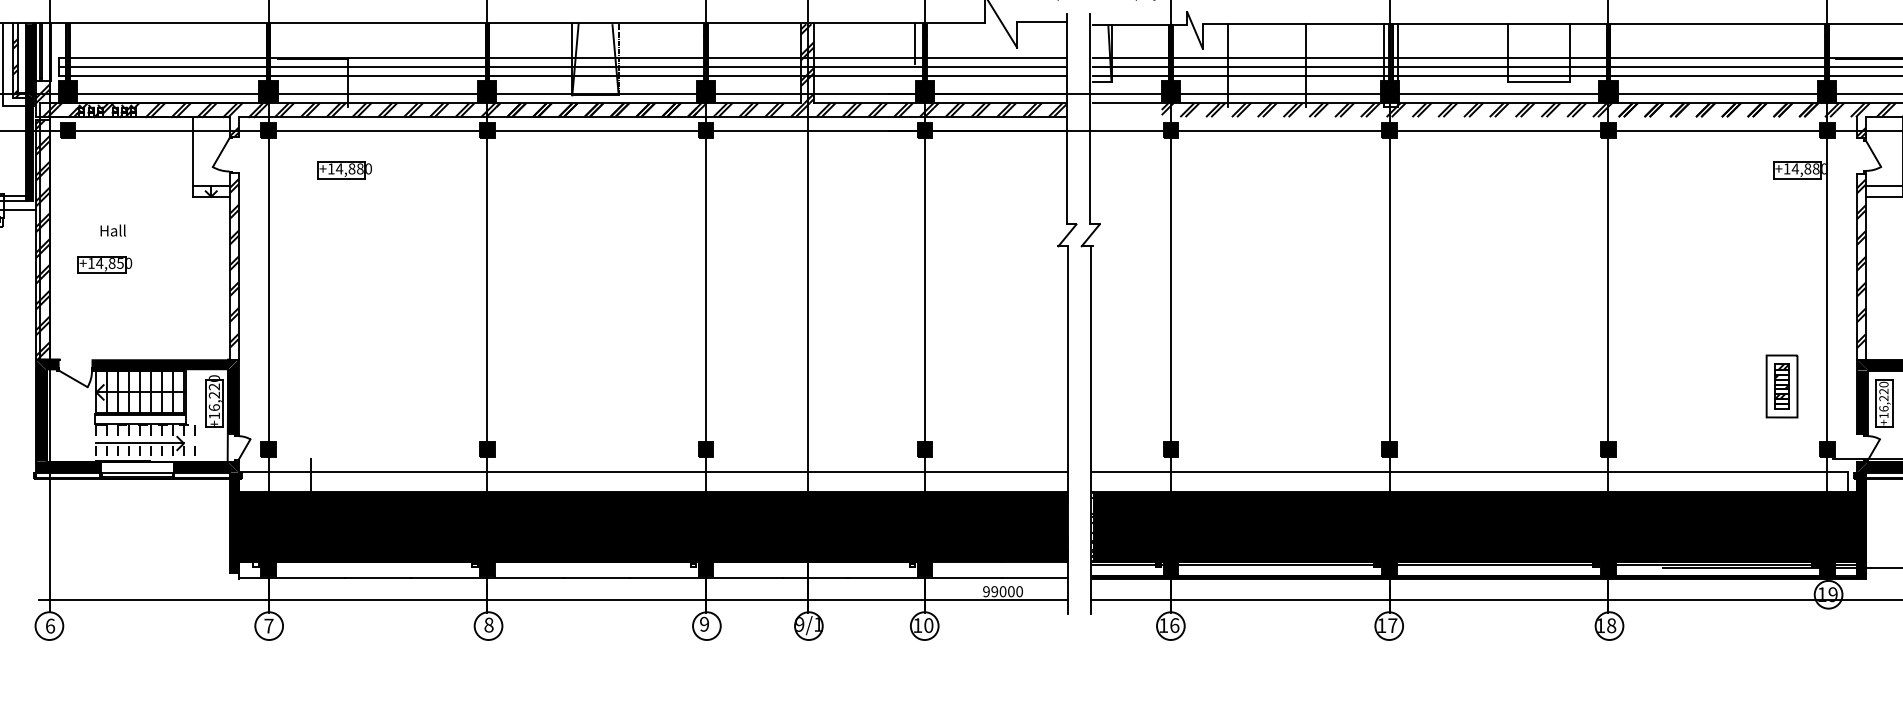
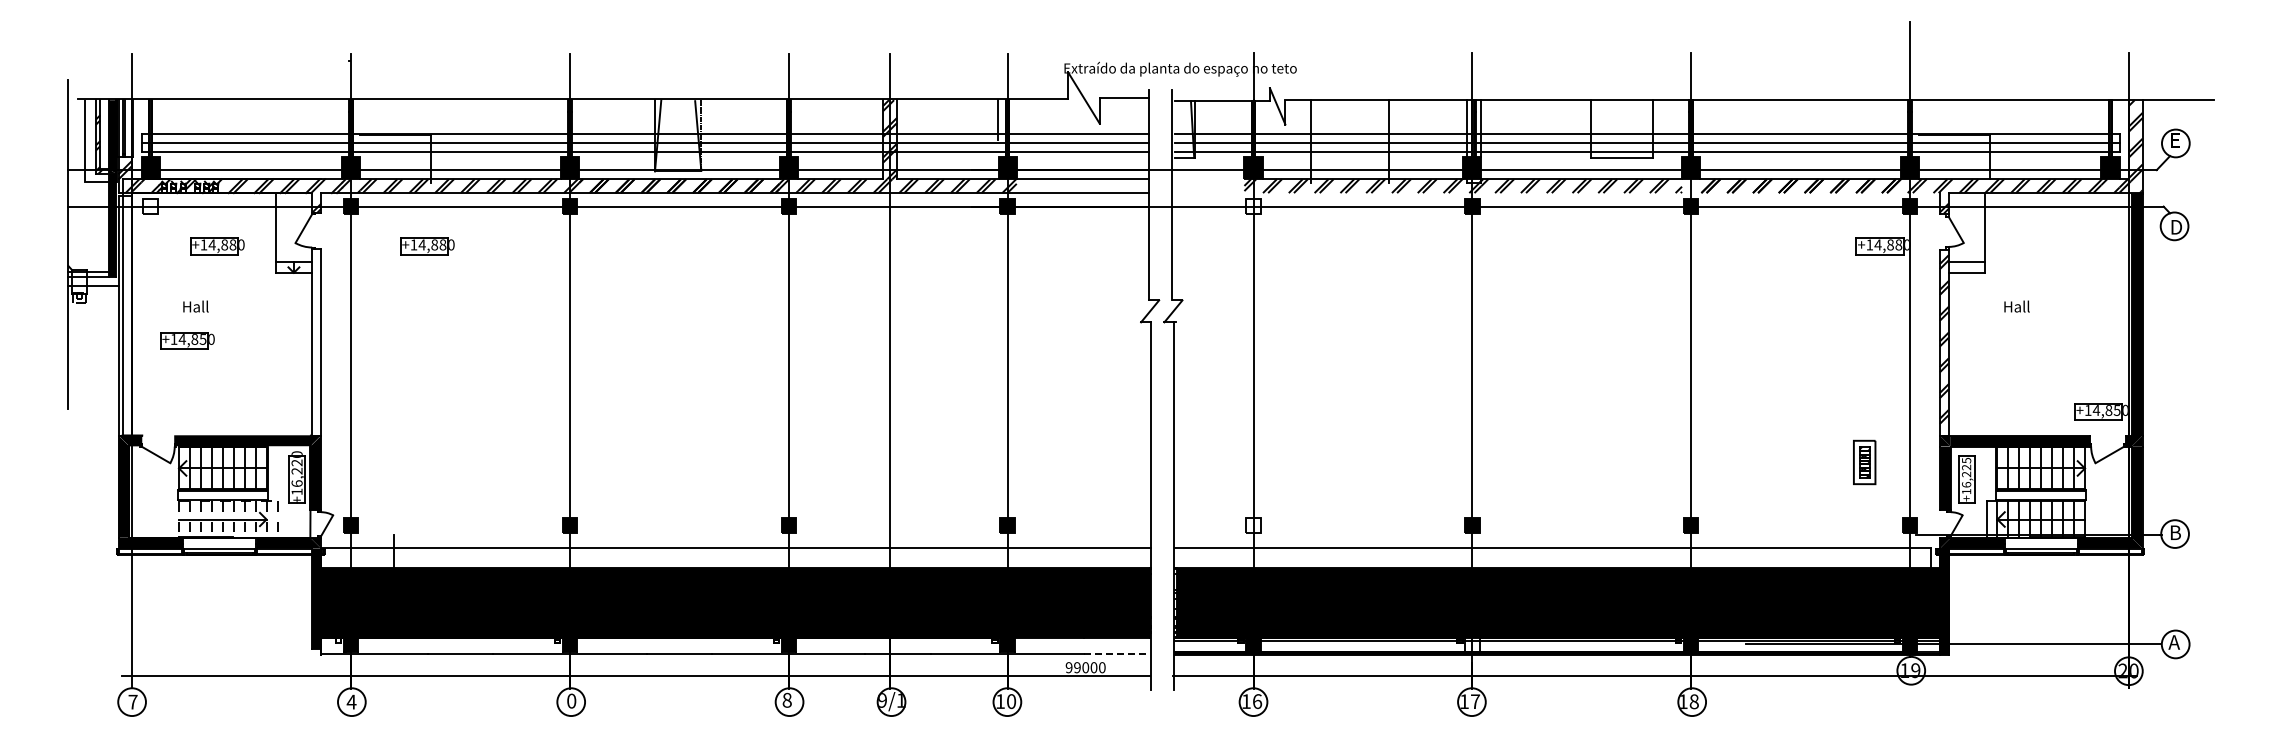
line: (1126, 103) -> (1209, 179), removed
hatch: (1605, 109) -> (1688, 185), removed
hatch: (999, 110) -> (1082, 186), removed
fill: (67, 130) -> (150, 206), removed
fill: (1170, 130) -> (1253, 206), removed
part: (134, 170) -> (217, 246), added
hatch: (42, 239) -> (125, 315), removed
hatch: (233, 263) -> (316, 339), removed
text: (1883, 384) -> (1966, 460), +16,220 -> +16,225
part: (1781, 386) -> (1864, 462), size x0.7
fill: (1170, 449) -> (1253, 525), removed
fill: (1389, 567) -> (1472, 643), removed
line: (1034, 577) -> (1117, 653), solid -> dashed
text: (703, 623) -> (786, 699), 9 -> 8
text: (49, 625) -> (132, 701), 6 -> 7
text: (268, 625) -> (351, 701), 7 -> 4
text: (488, 625) -> (571, 701), 8 -> 0

